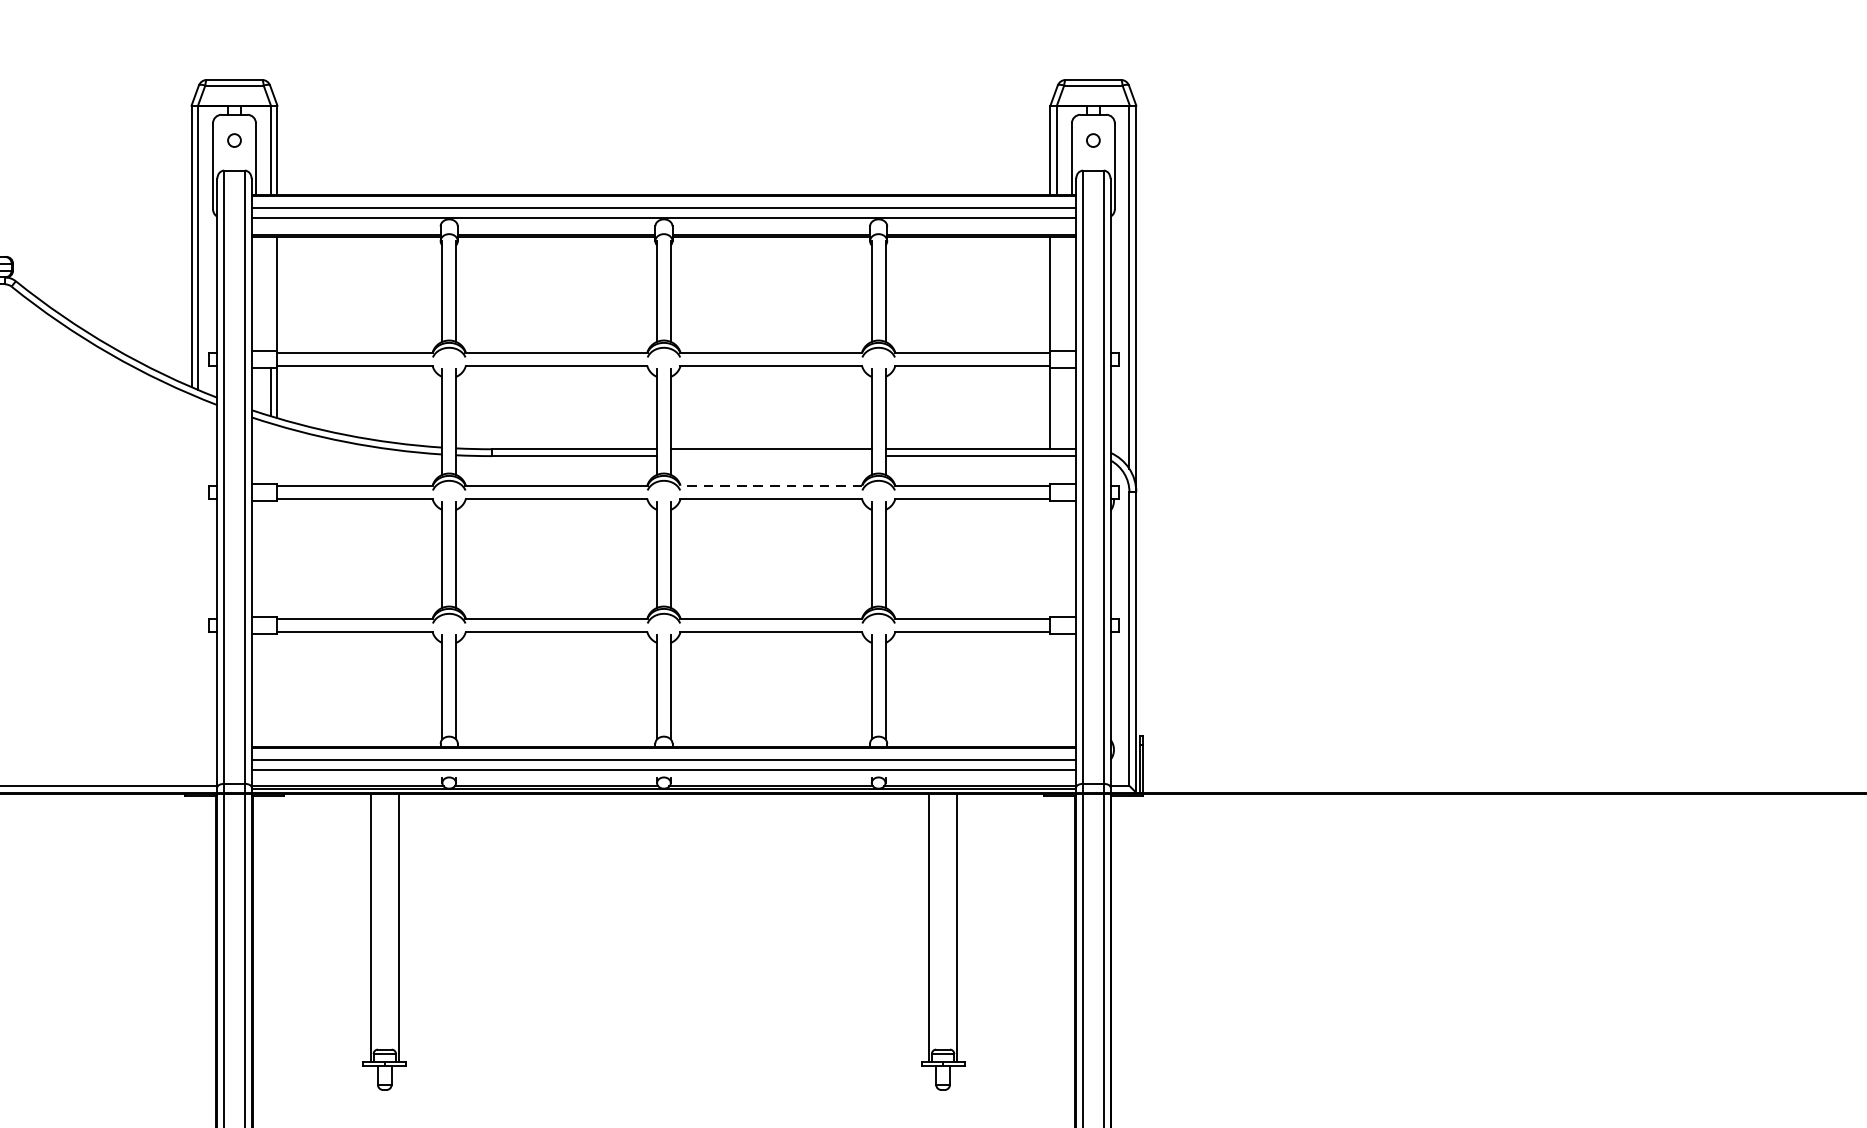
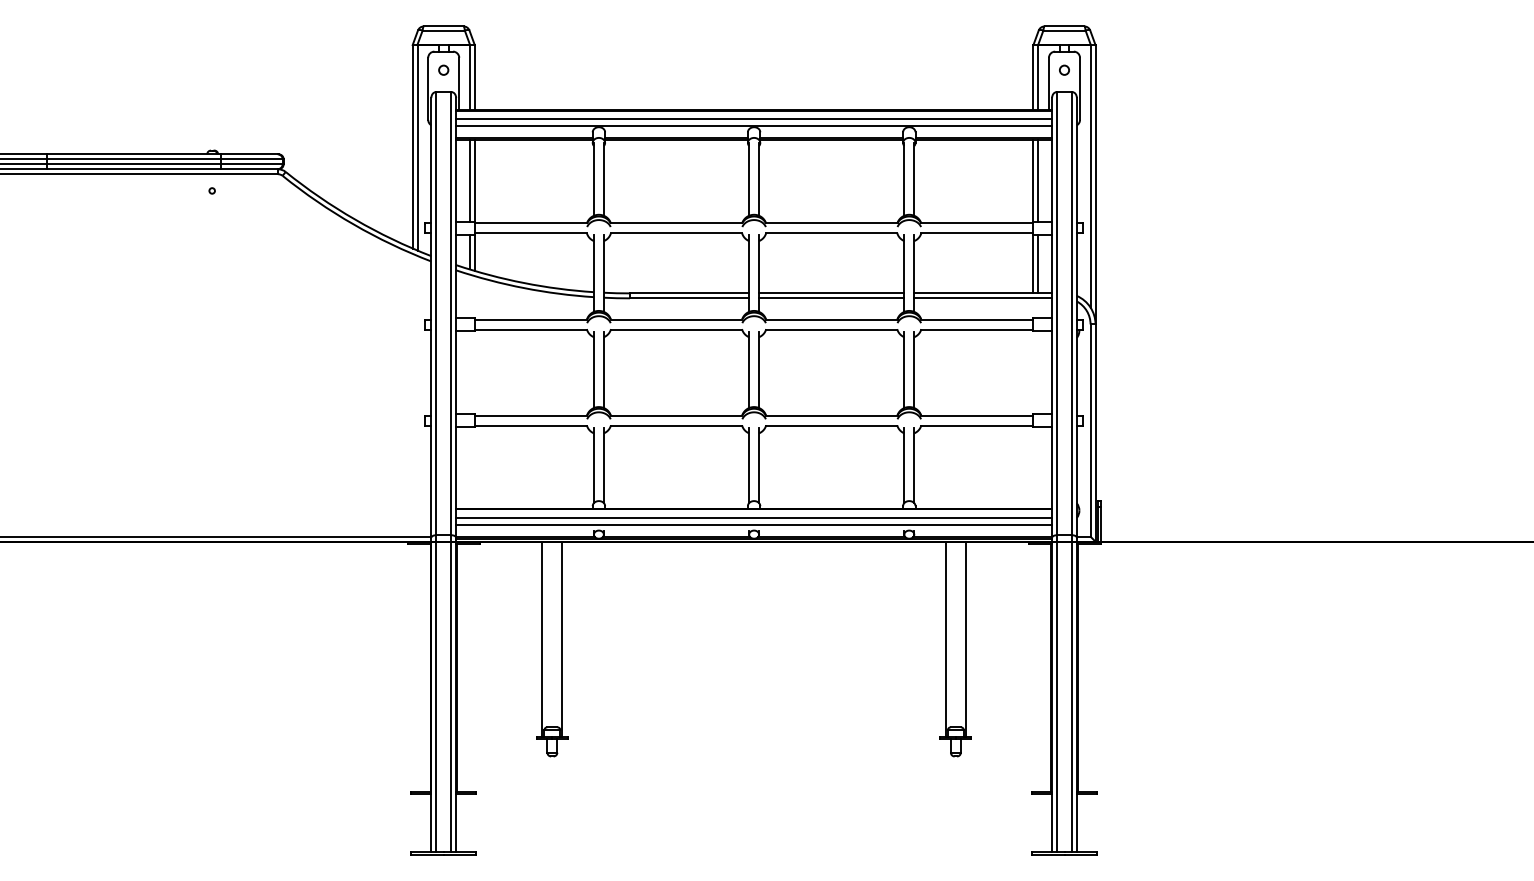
line: (270, 294) -> (469, 181), added
line: (1057, 294) -> (1038, 181), added
line: (1057, 407) -> (1038, 263), added
line: (771, 456) -> (831, 298), added
line: (771, 485) -> (831, 319), dashed -> solid

